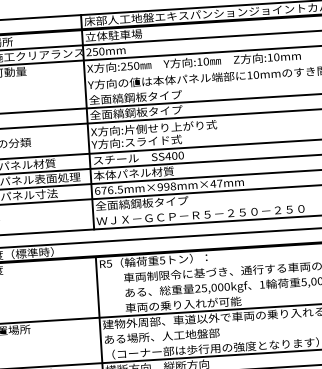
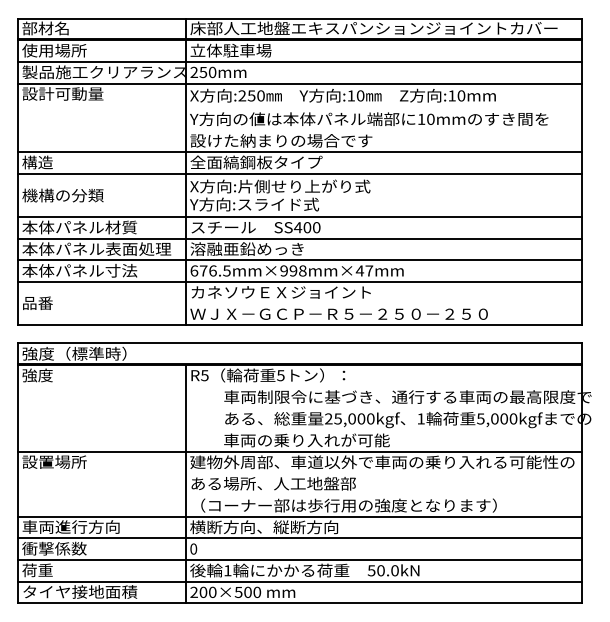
text: (152, 96) -> (281, 140), 全面縞鋼板タイプ -> 設けた納まりの場合です
text: (133, 173) -> (247, 248), 本体パネル材質 -> 溶融亜鉛めっき
text: (158, 202) -> (280, 292), 全面縞鋼板タイプ -> カネソウＥＸジョイント

